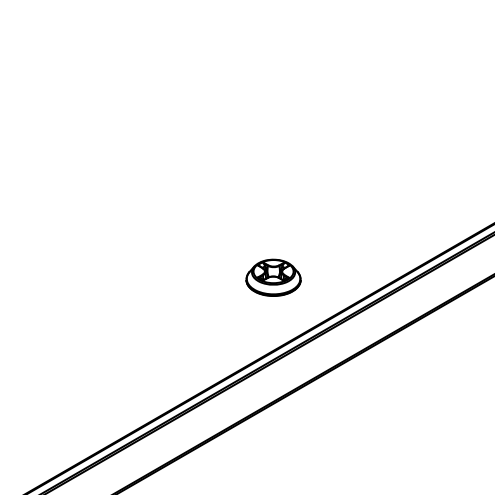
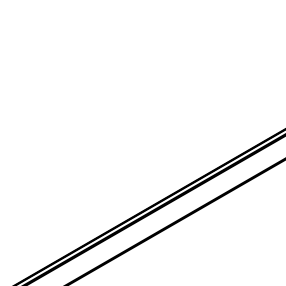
part: (272, 277) -> (157, 160), removed

